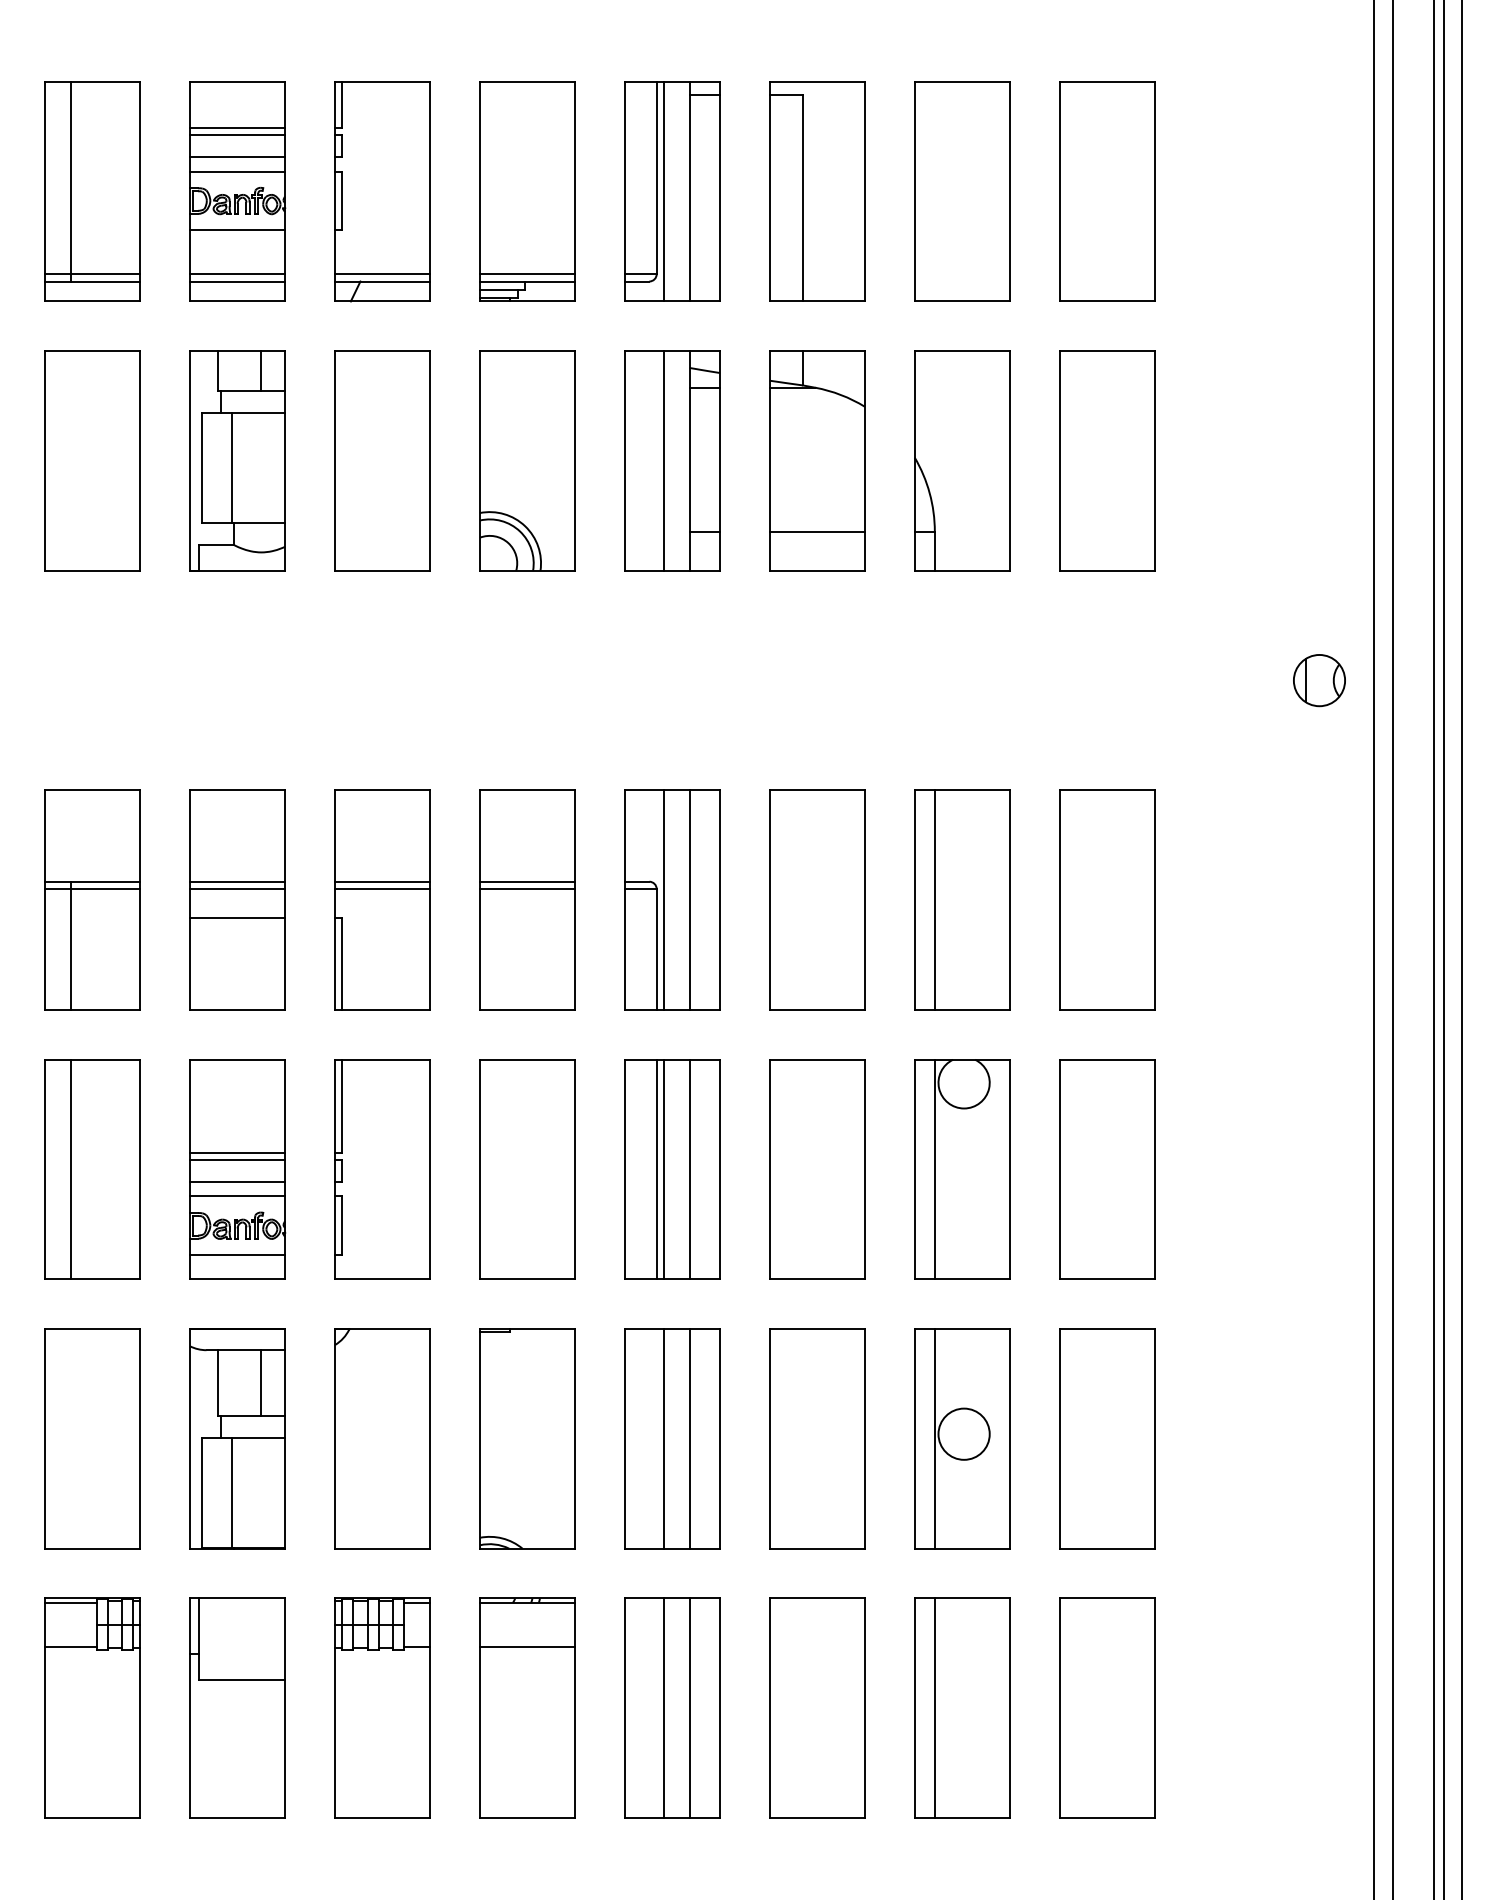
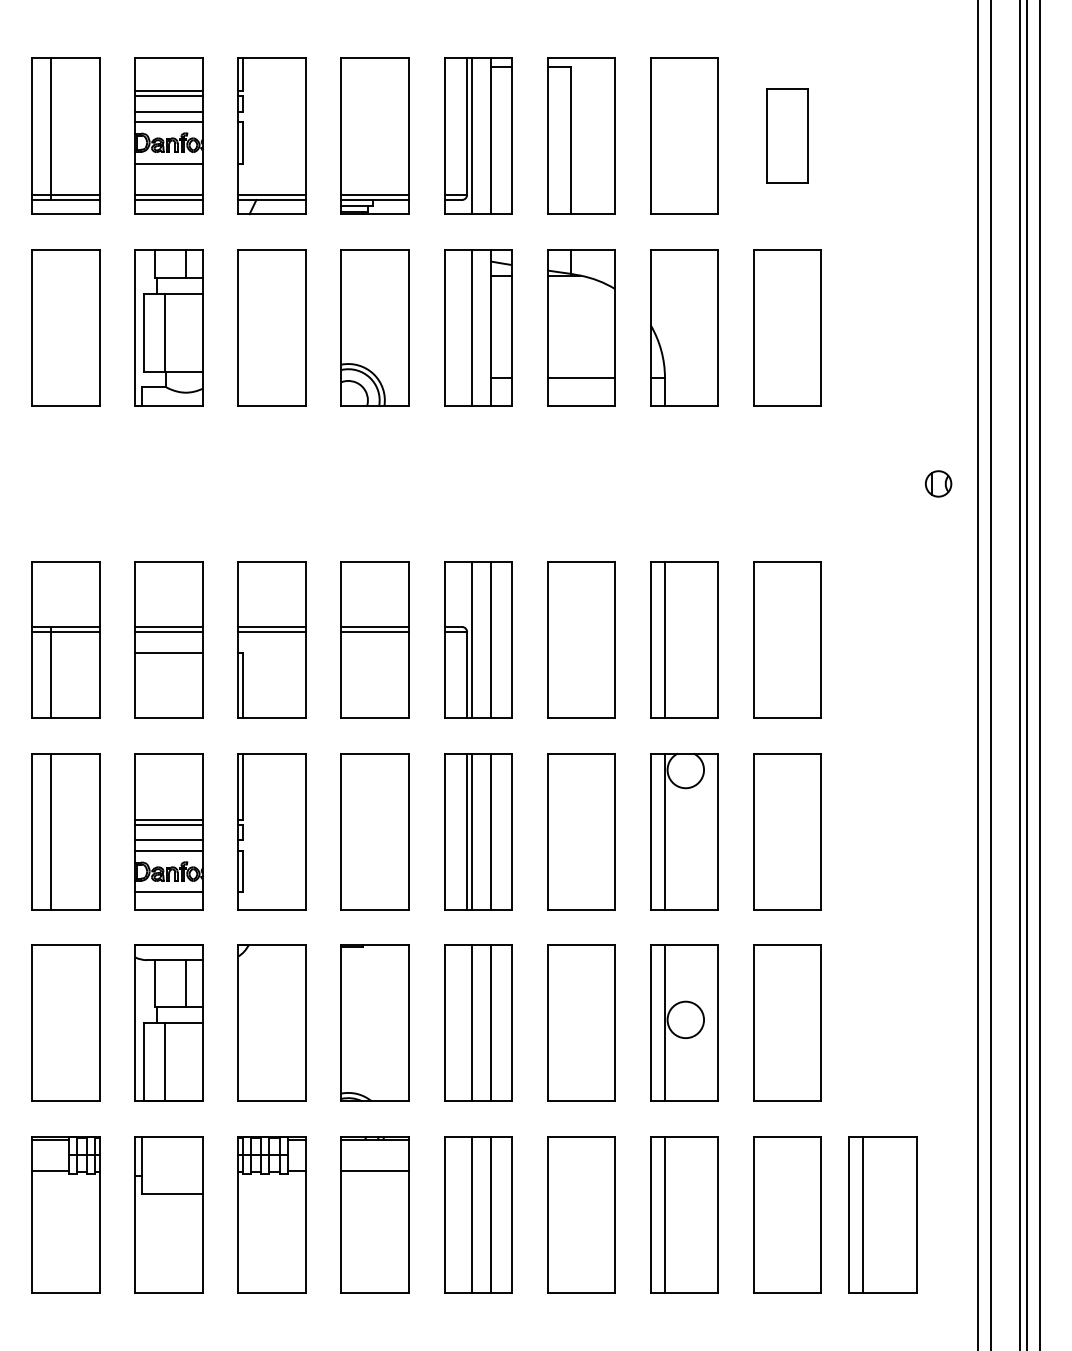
part: (1107, 191) -> (787, 135), size x0.6
part: (1319, 680) -> (938, 483), size x0.7
part: (1241, 1707) -> (883, 1214), added

